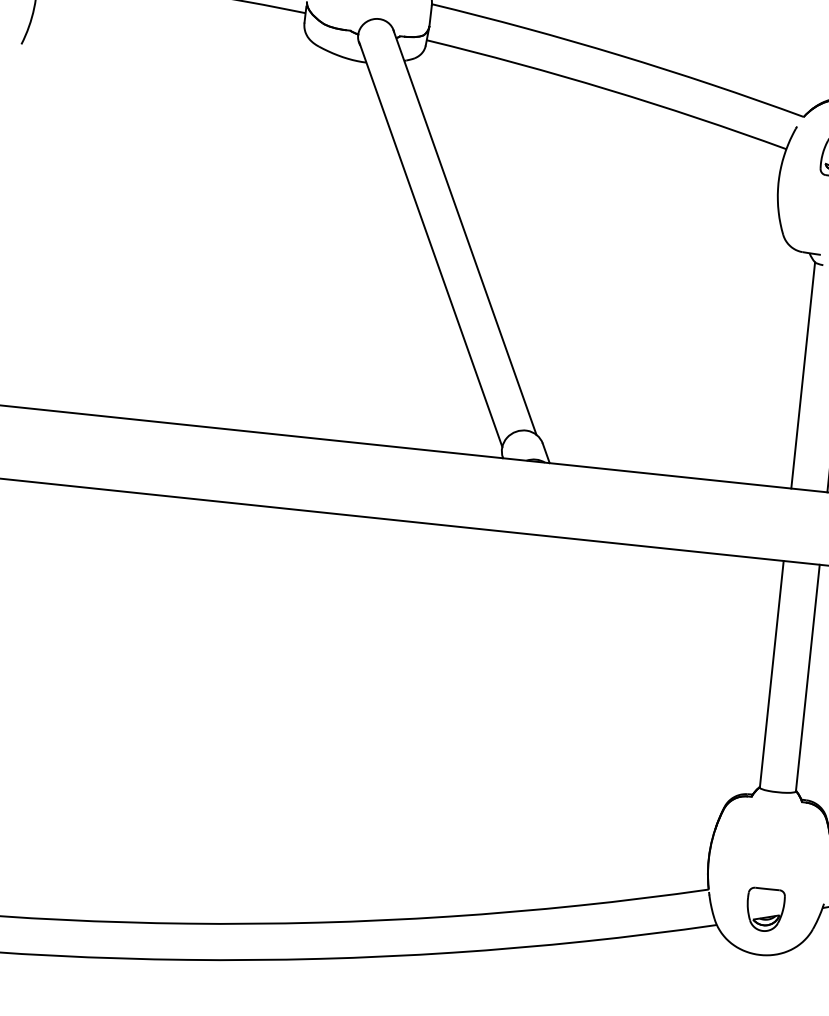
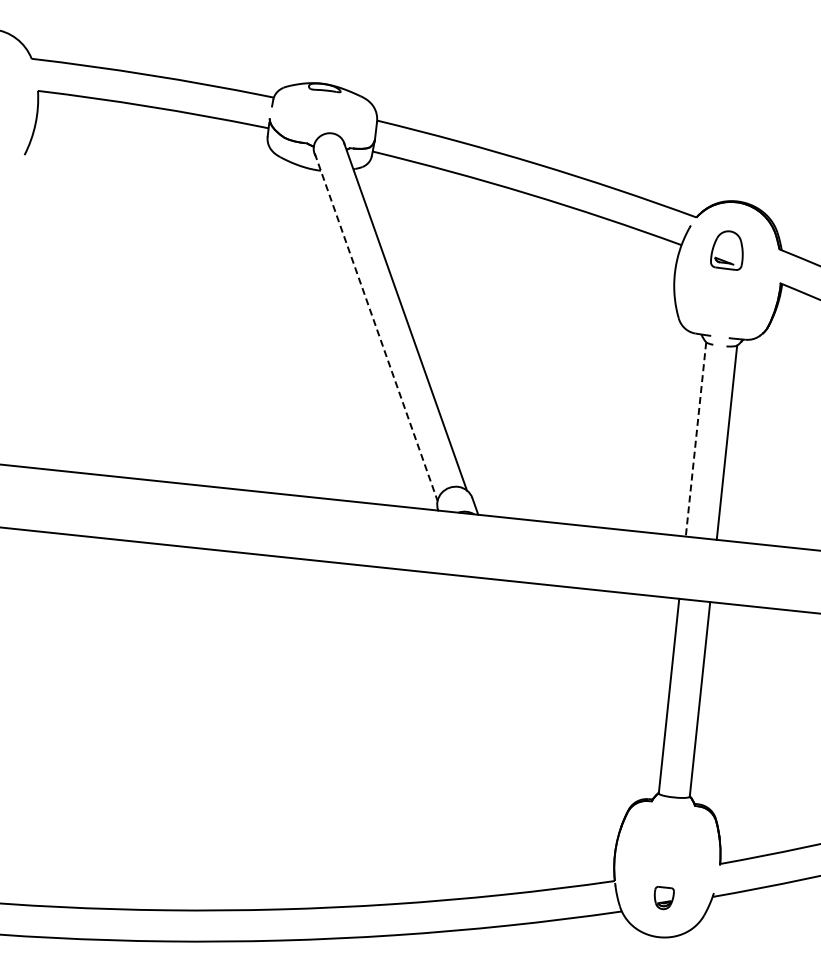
line: (431, 245) -> (376, 327), solid -> dashed
line: (803, 375) -> (696, 439), solid -> dashed
part: (766, 908) -> (664, 897), size x0.6

